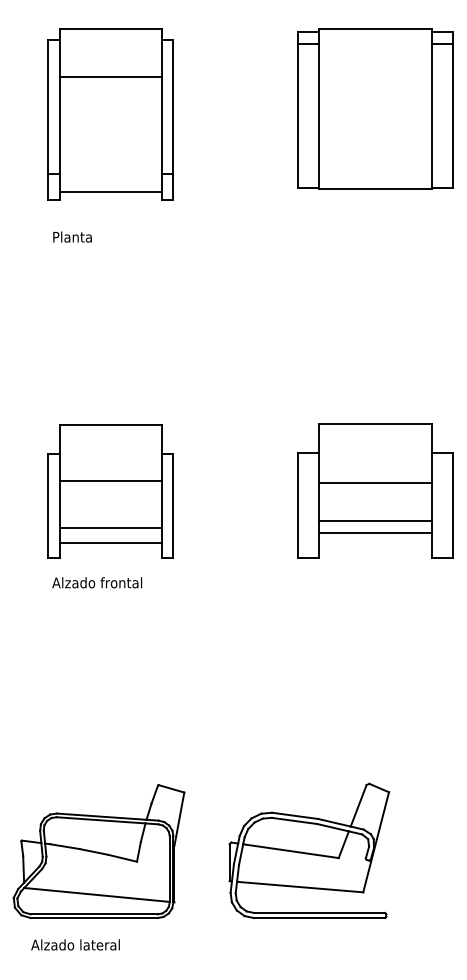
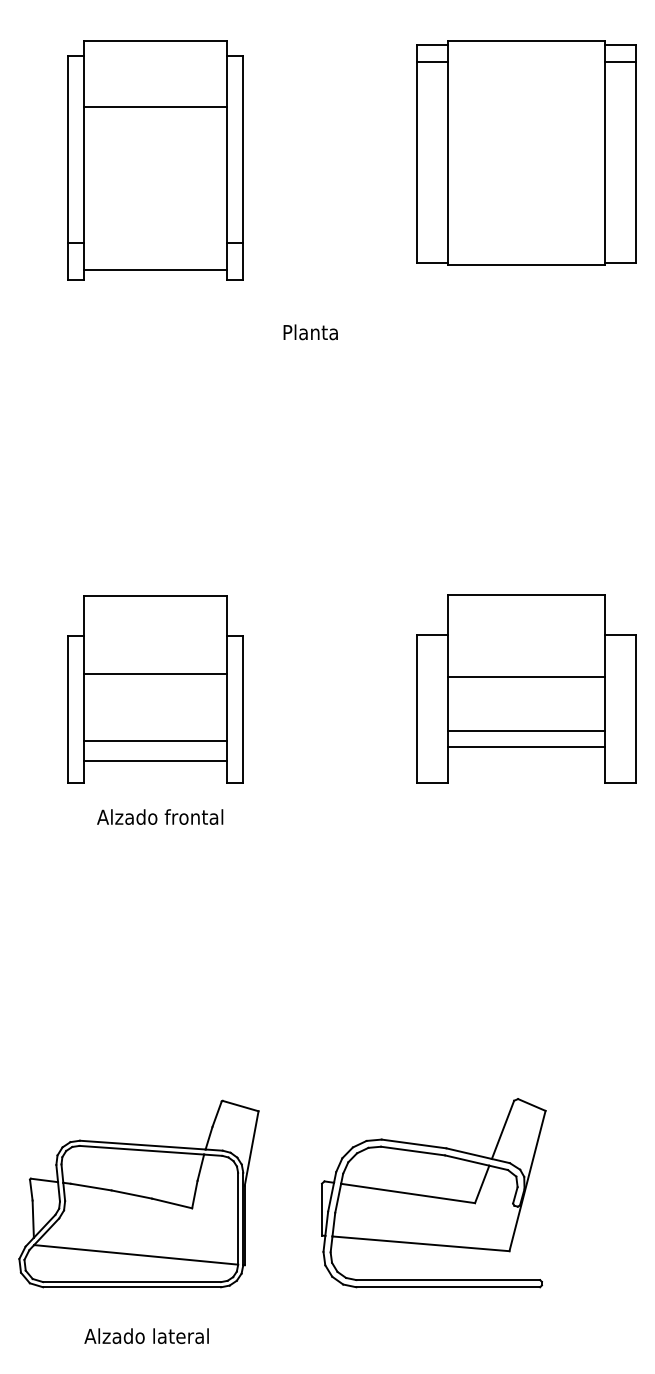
text: (72, 236) -> (310, 331), moved
text: (97, 582) -> (160, 816), moved
text: (75, 944) -> (146, 1335), moved

